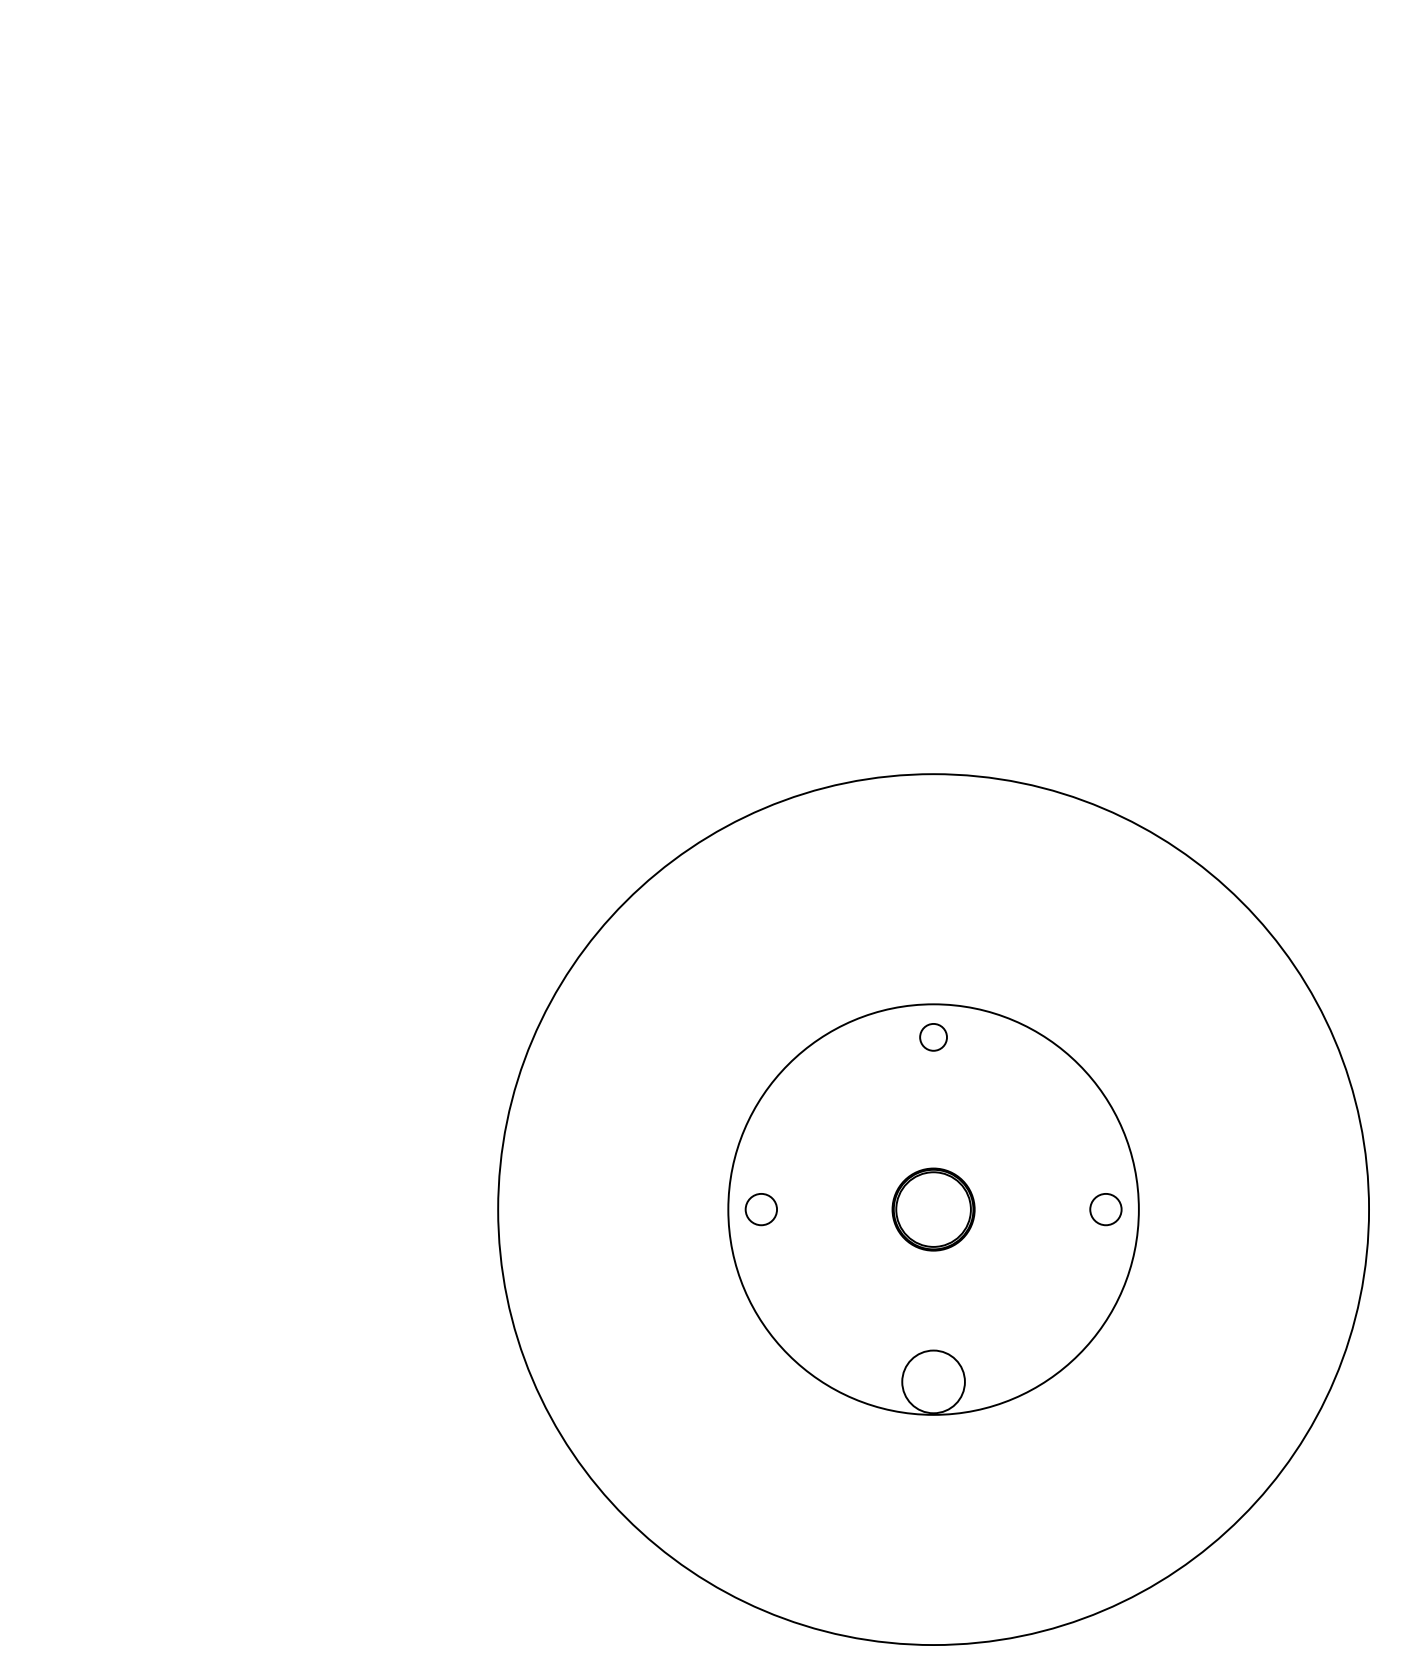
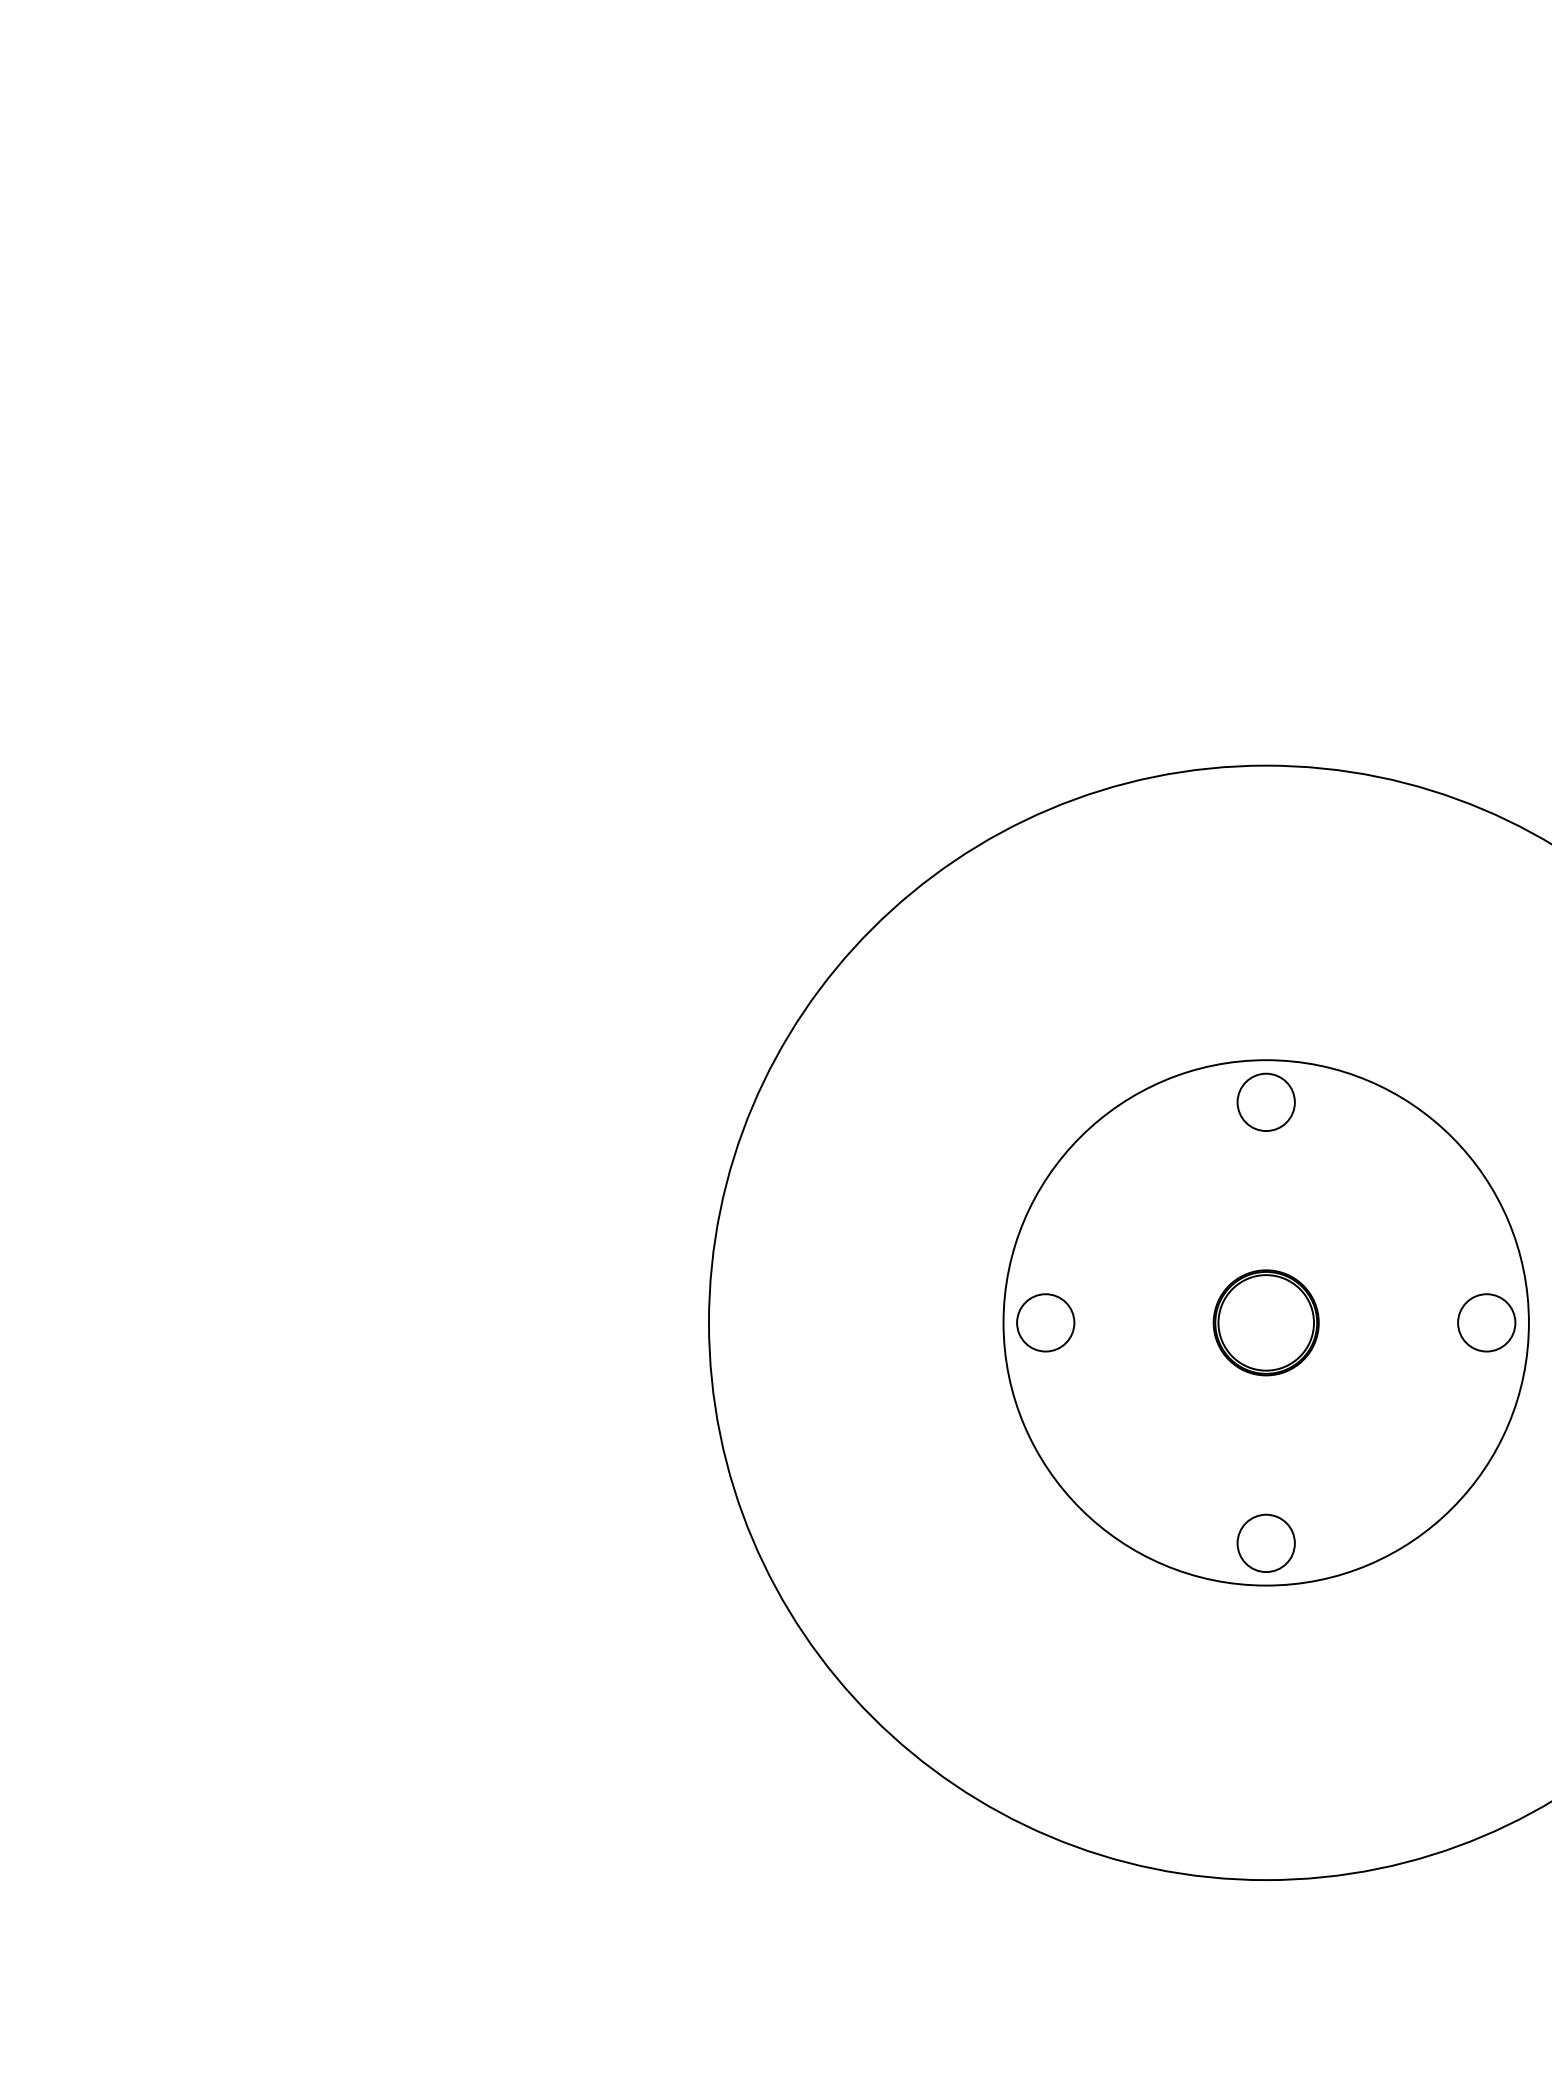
circle: (933, 1037) -> (1266, 1102), size x1.67
circle: (761, 1209) -> (1045, 1322), size x1.43
circle: (1105, 1209) -> (1486, 1322), size x1.43
circle: (933, 1381) -> (1266, 1542), size x0.71

